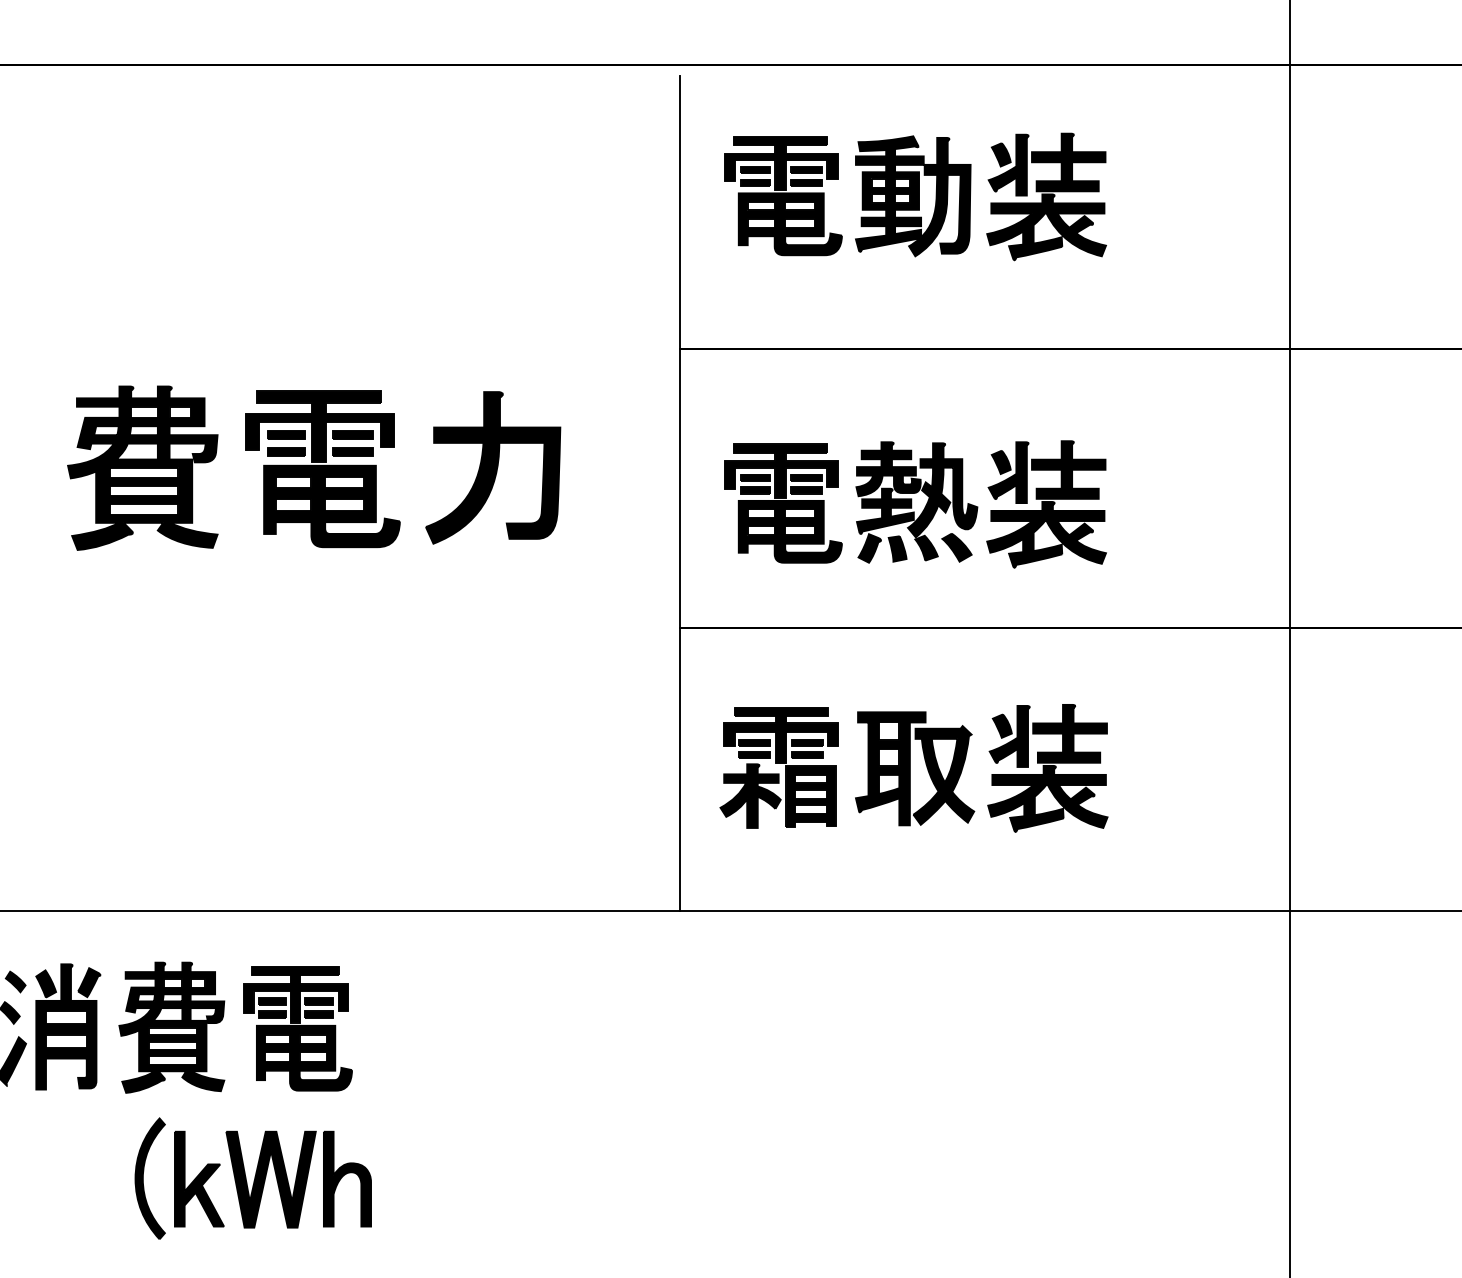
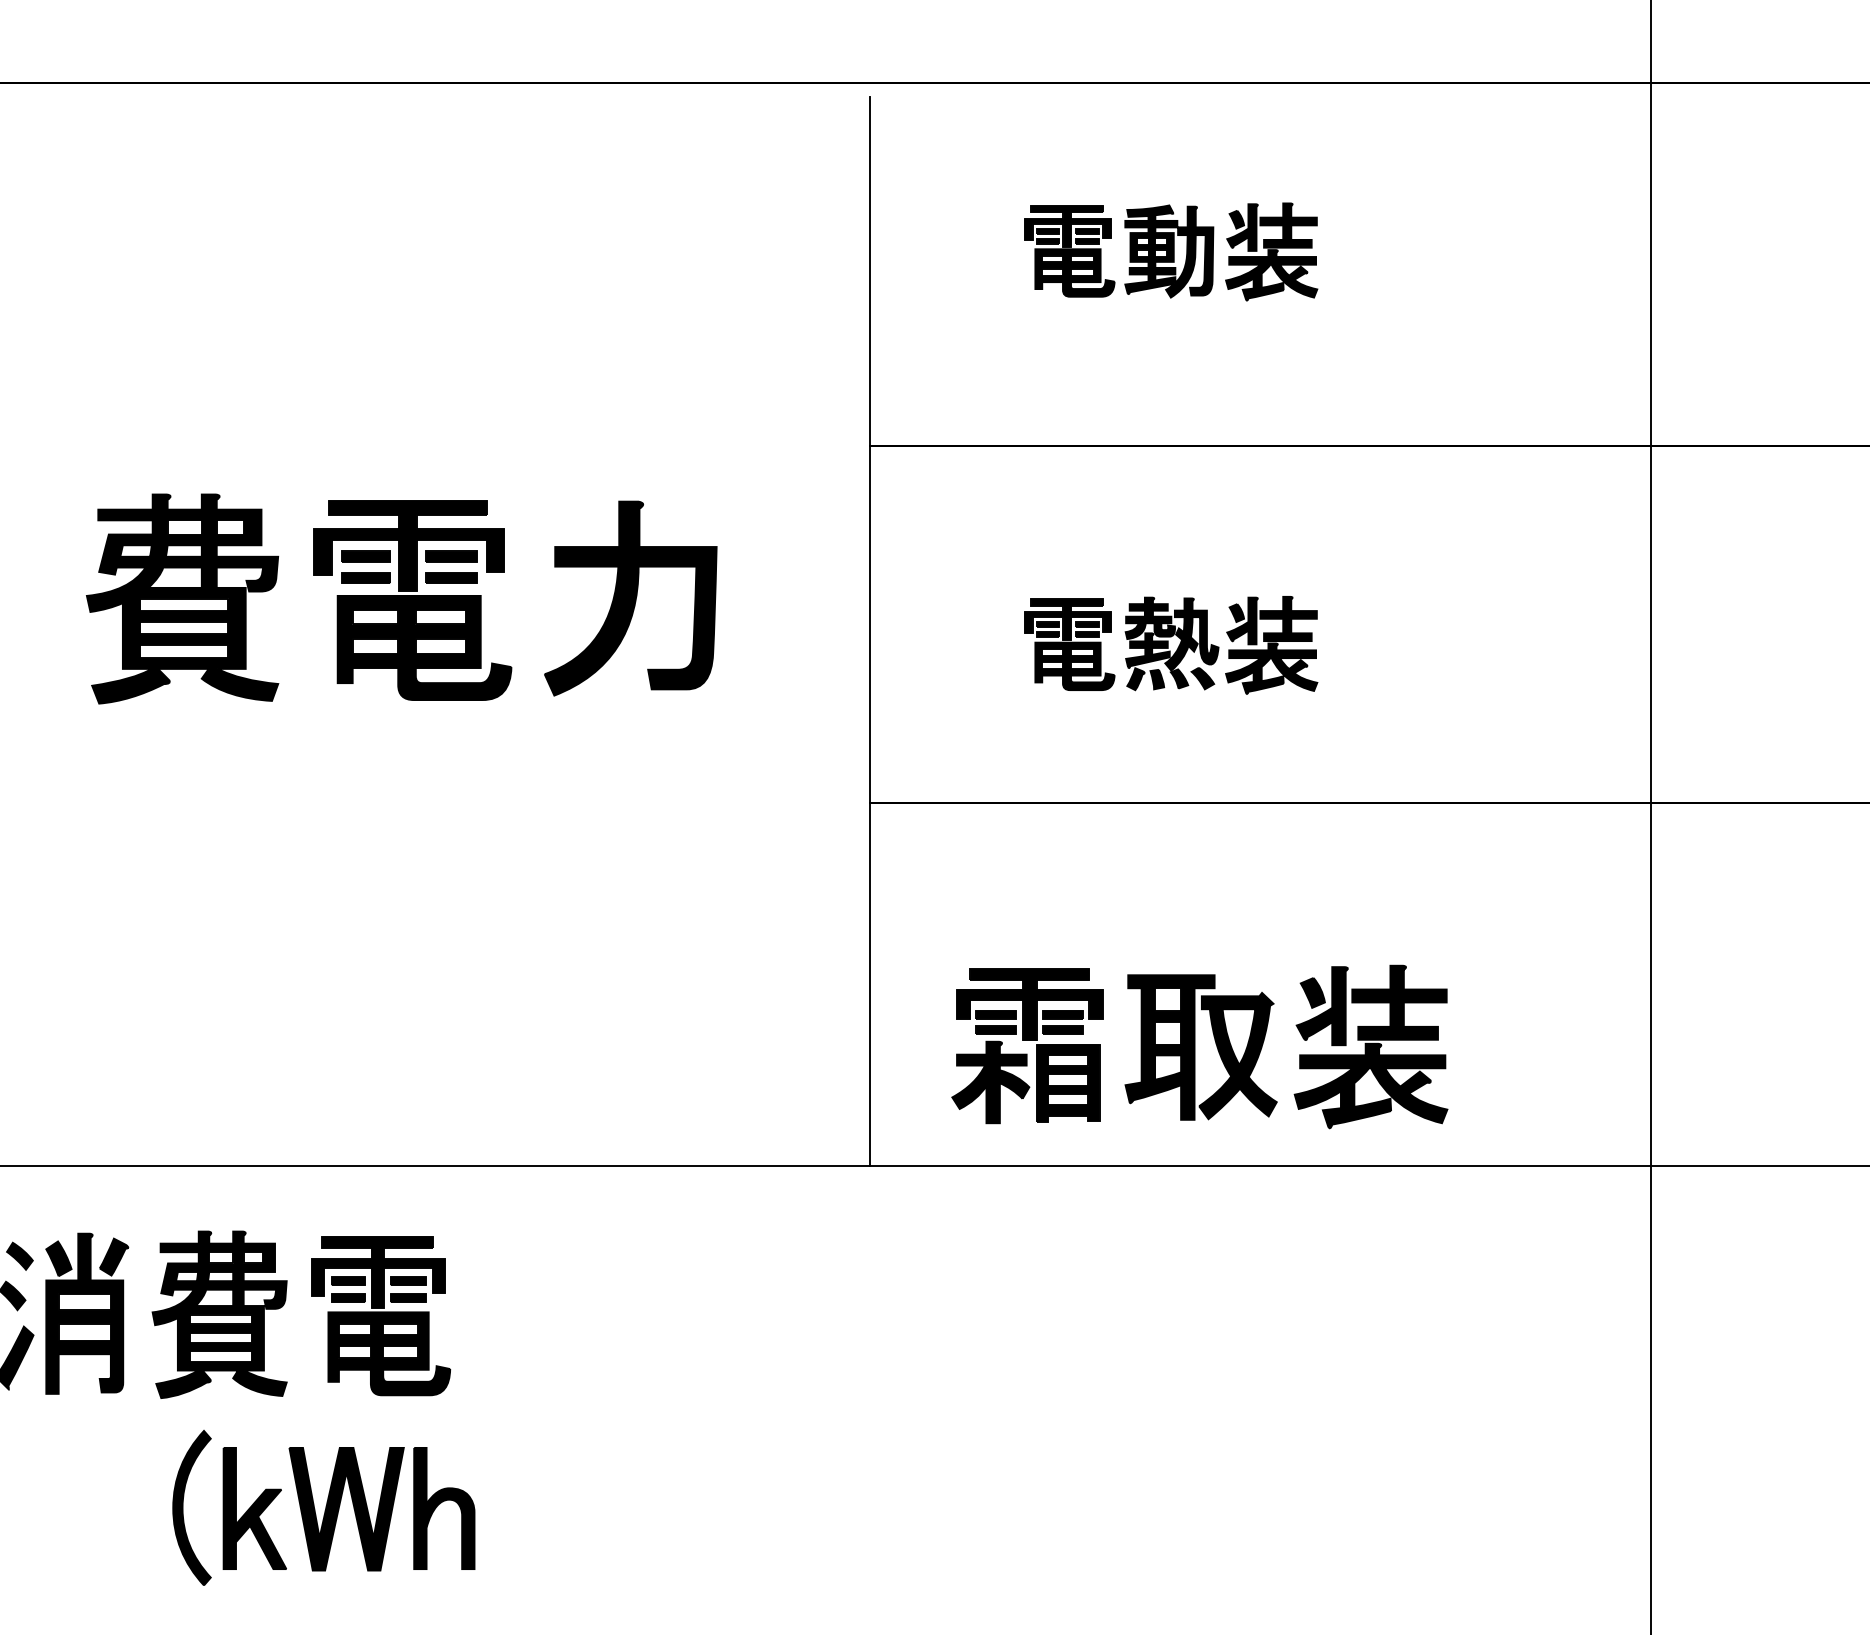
part: (915, 196) -> (1171, 251), size x0.6
part: (915, 504) -> (1171, 645), size x0.6
part: (913, 768) -> (1199, 1047), moved

